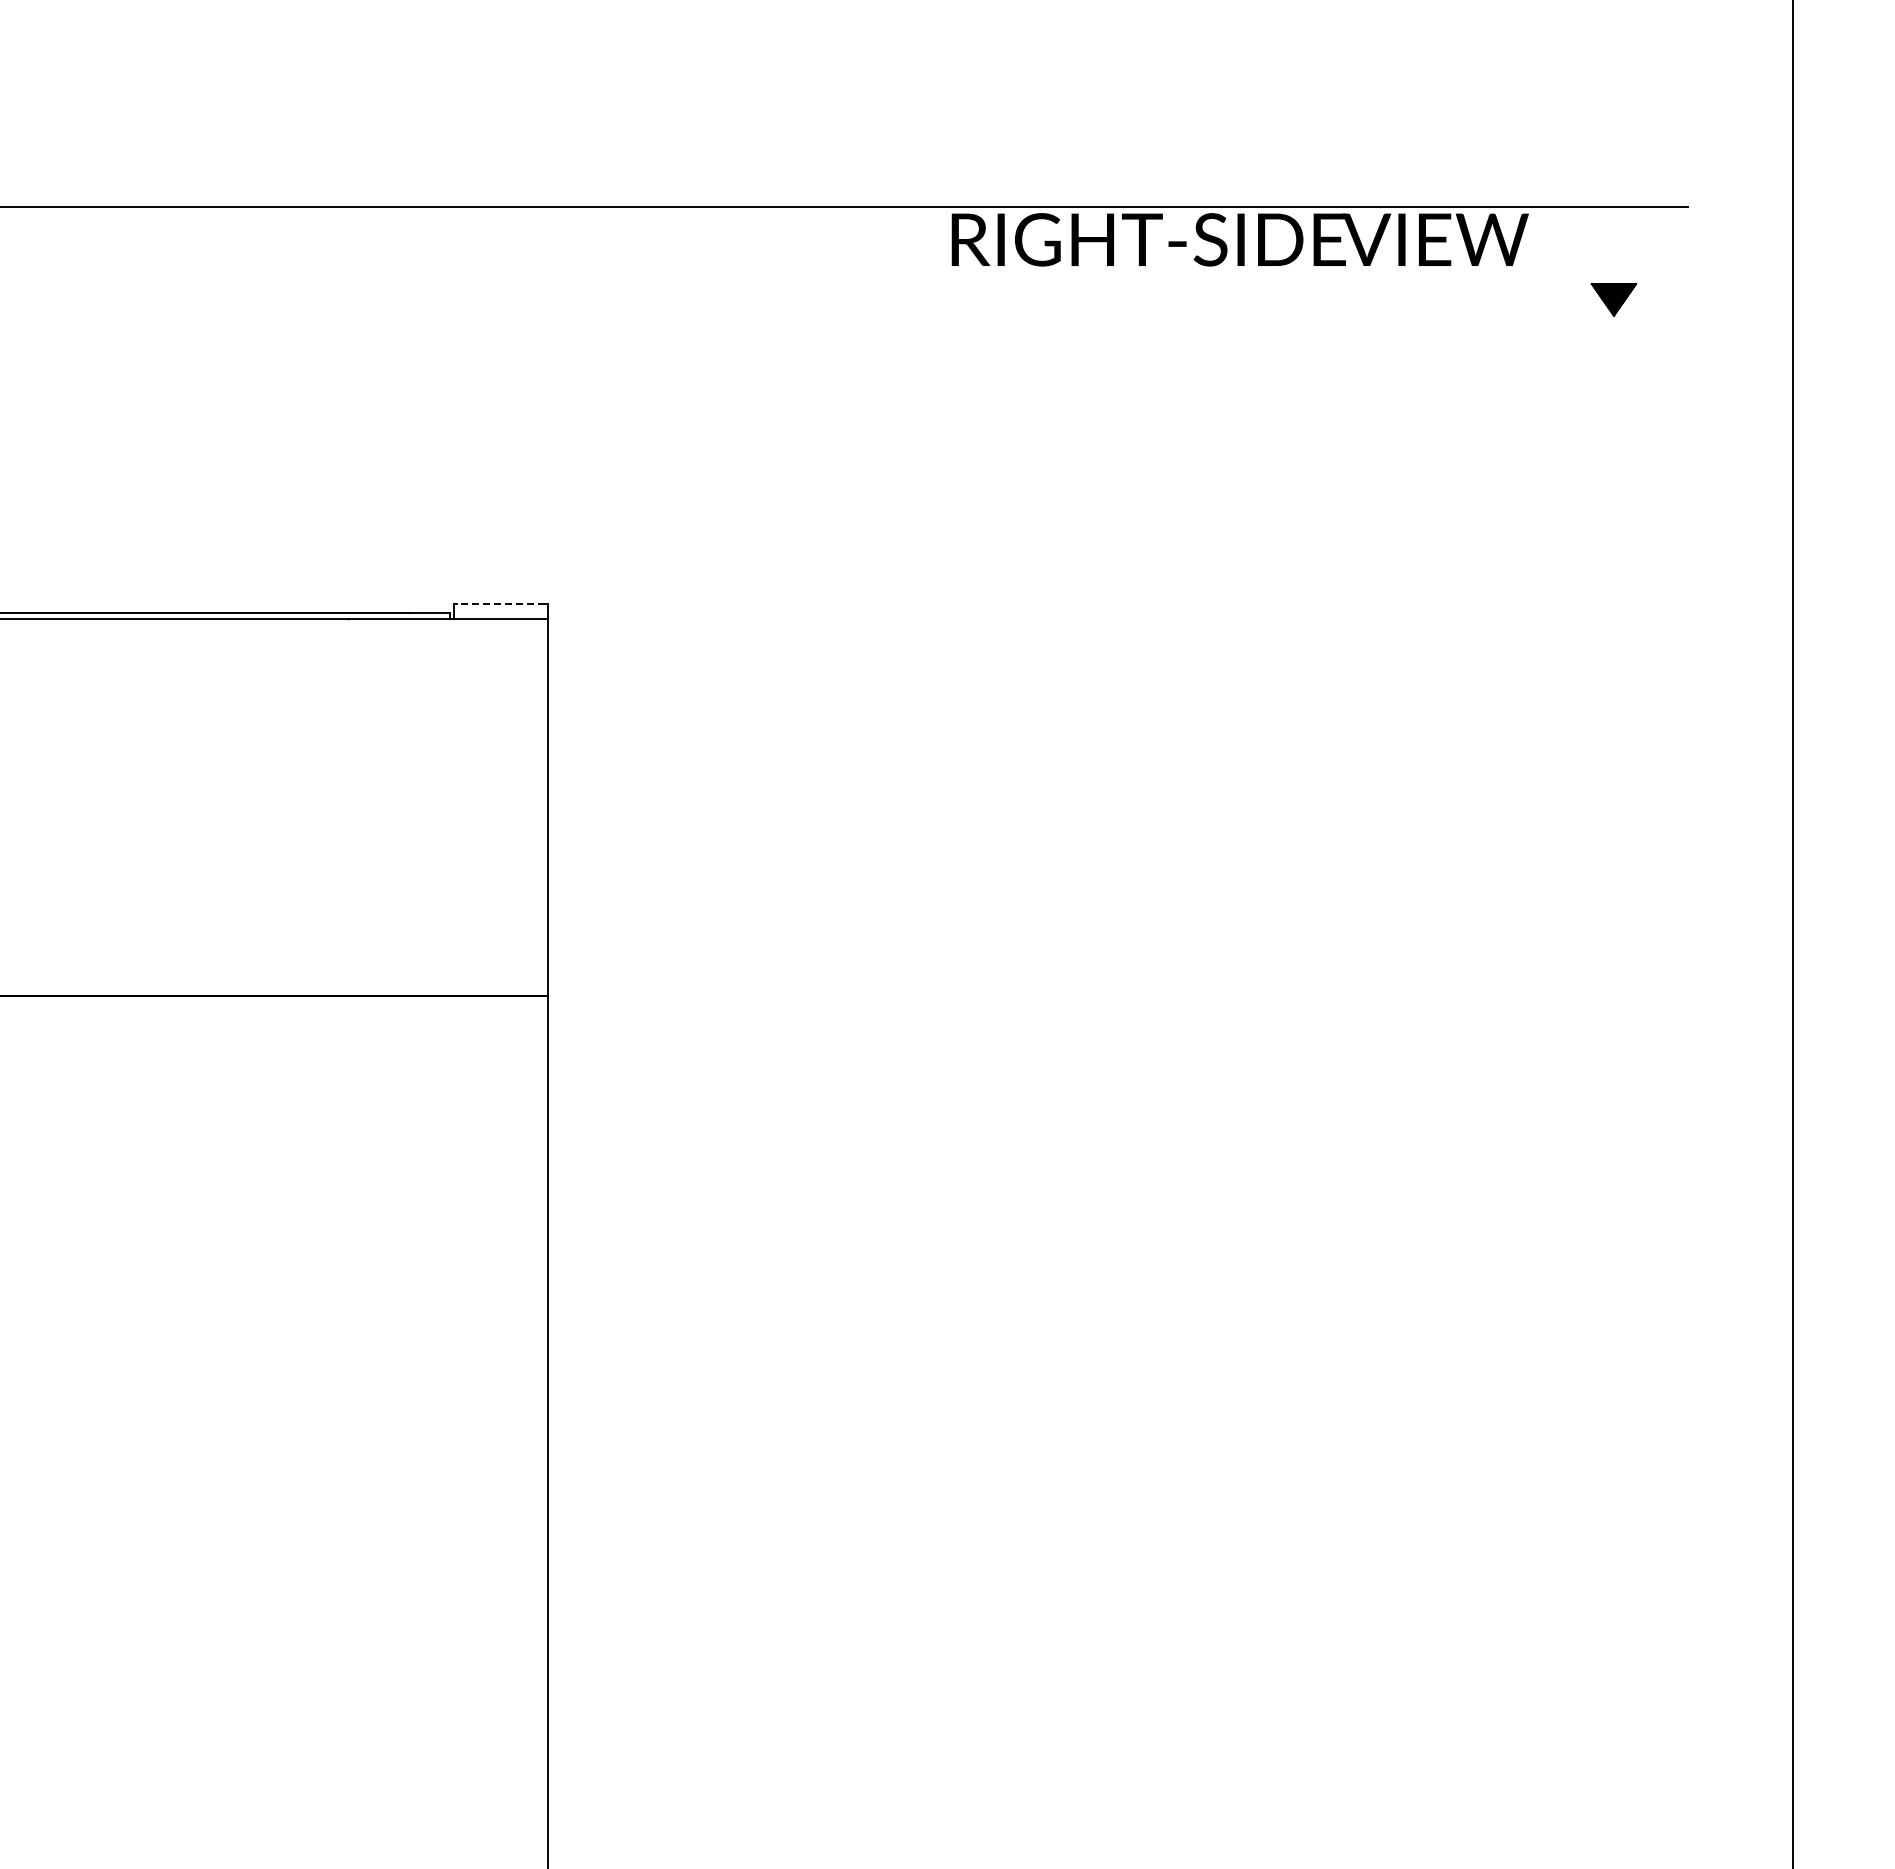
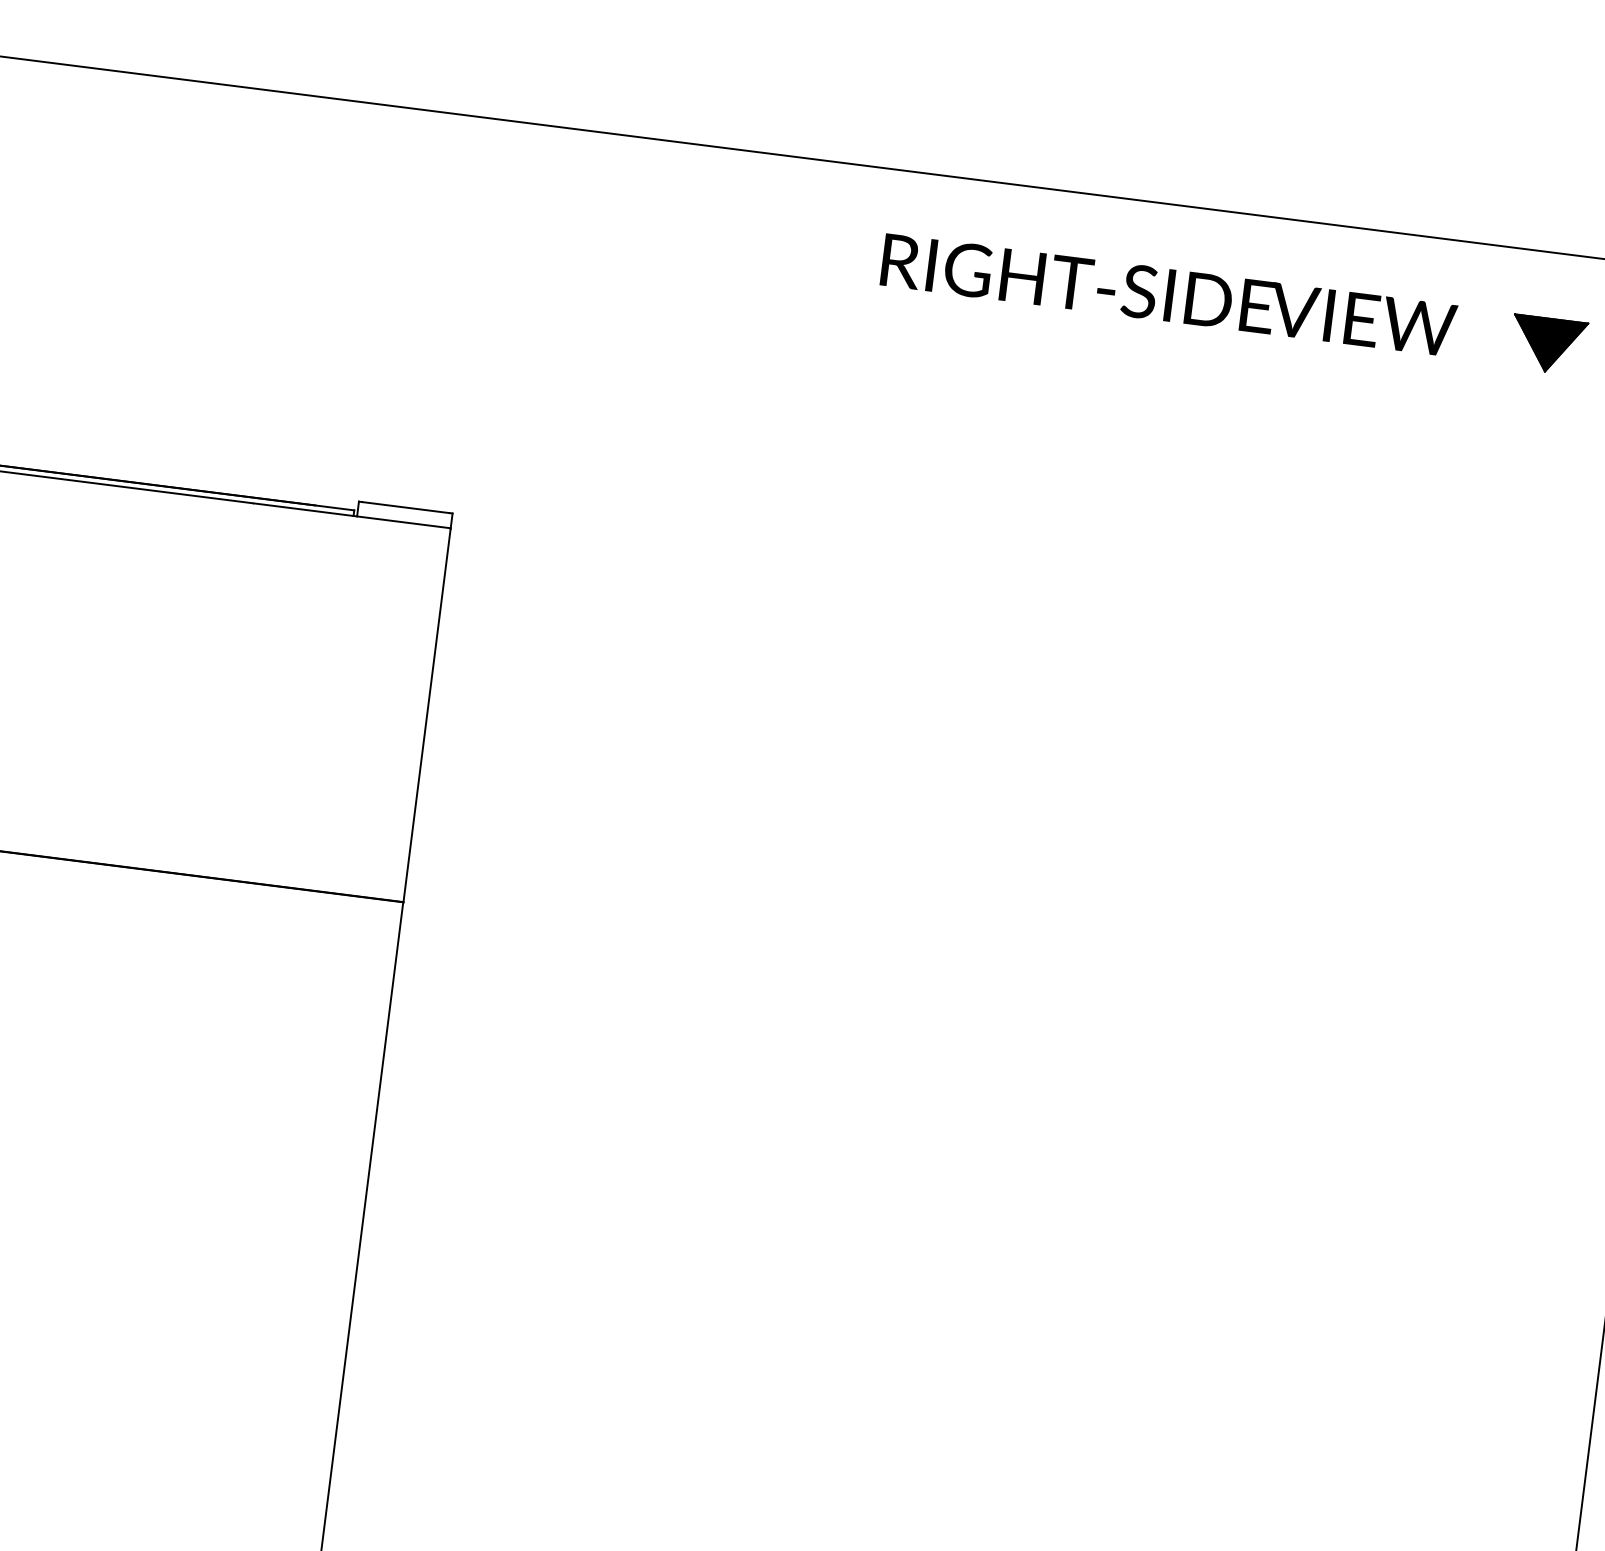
text: (1239, 239) -> (1168, 294), moved
part: (1613, 299) -> (1547, 344), size x1.67
line: (500, 604) -> (405, 508), dashed -> solid

